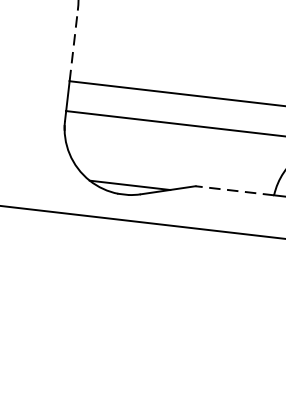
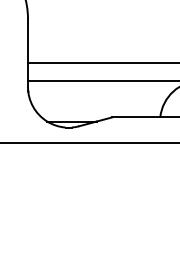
line: (74, 45) -> (28, 40), dashed -> solid
line: (233, 190) -> (135, 117), dashed -> solid

